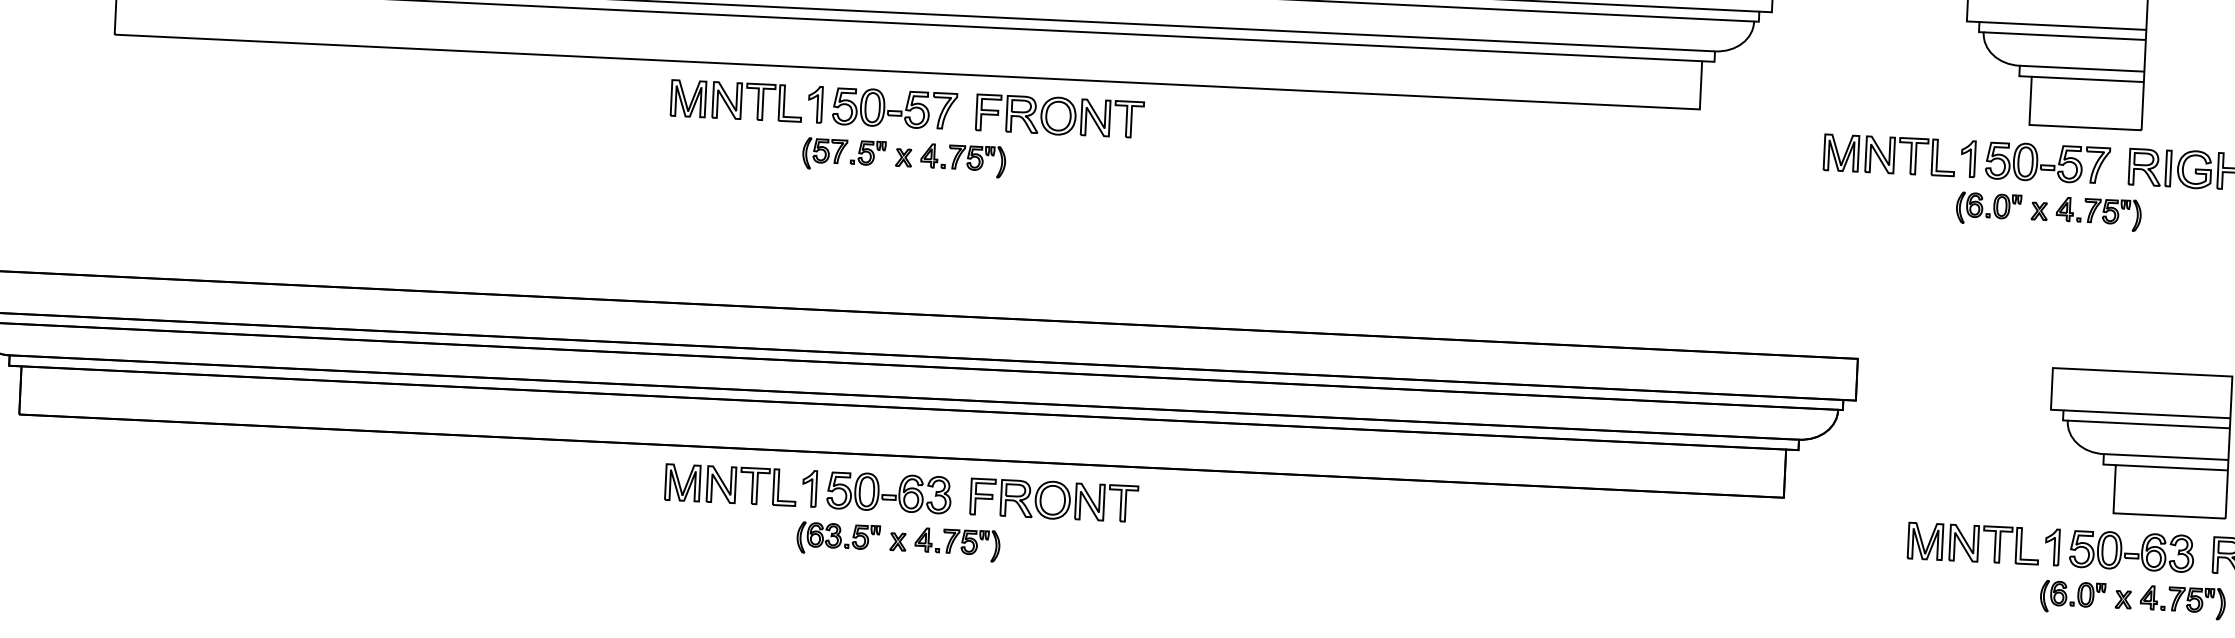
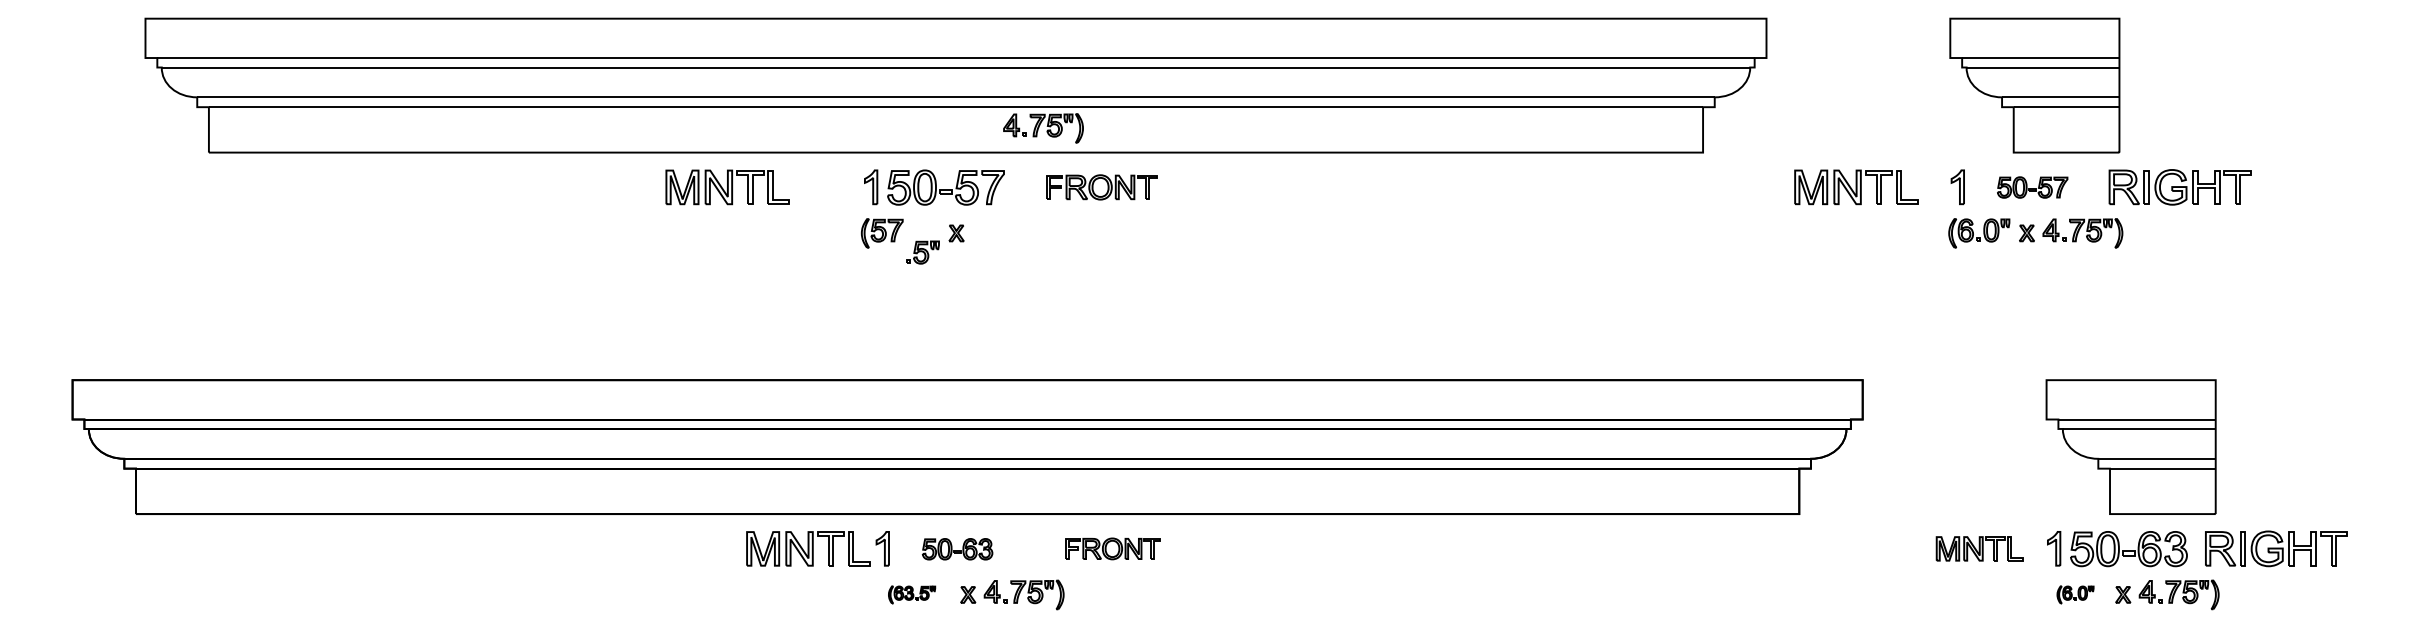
part: (736, 101) -> (727, 187), moved
part: (1059, 116) -> (1101, 187), size x0.7
part: (867, 153) -> (922, 252), moved
part: (1889, 155) -> (1856, 187), moved
part: (963, 160) -> (1043, 128), moved
part: (2047, 162) -> (2032, 187), size x0.6
part: (889, 493) -> (957, 549), size x0.6
part: (1054, 499) -> (1113, 548), size x0.6
part: (837, 538) -> (911, 594), size x0.6
part: (1973, 543) -> (1979, 548), size x0.7
part: (2072, 596) -> (2075, 594), size x0.6

